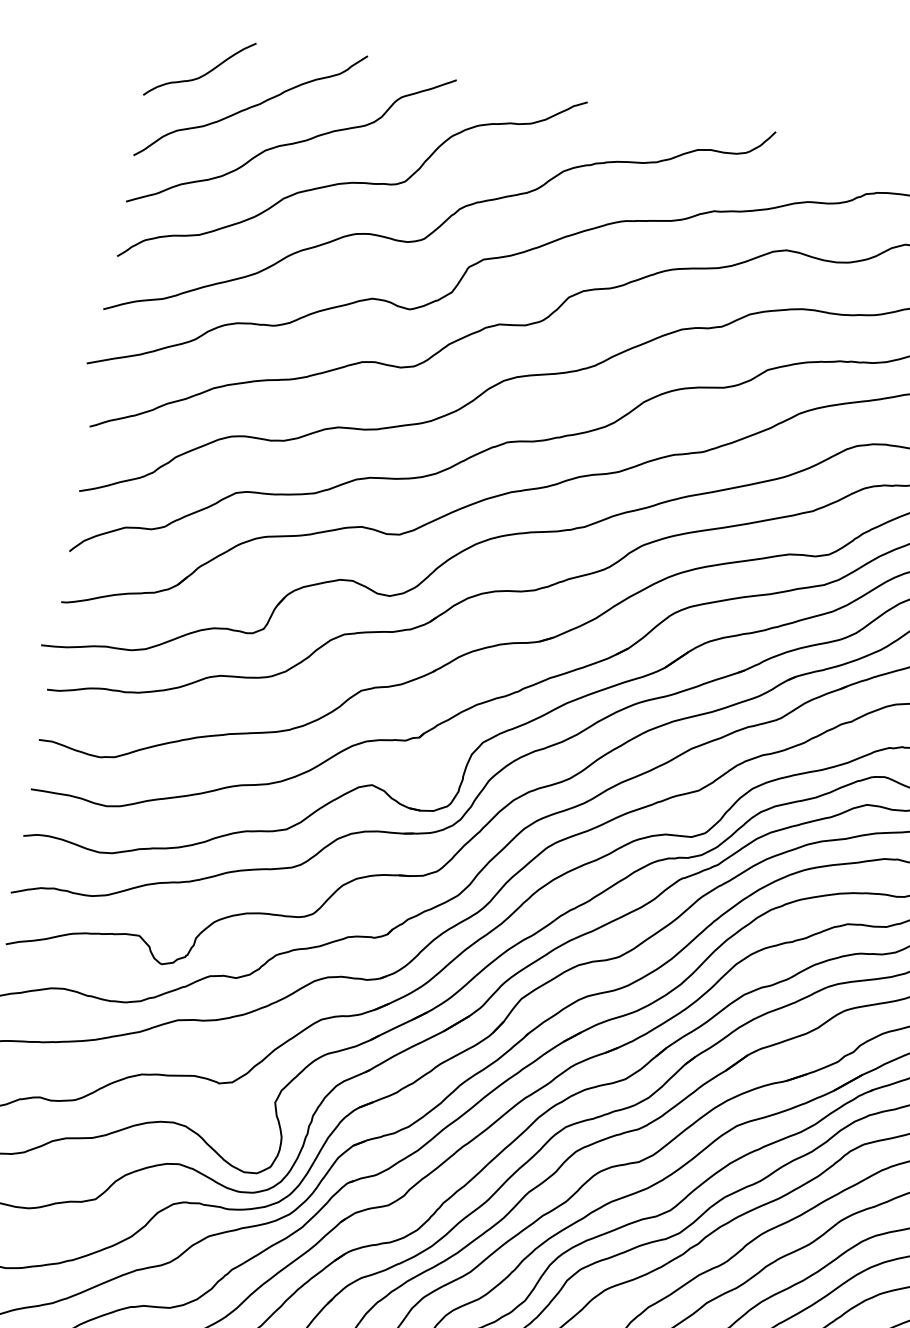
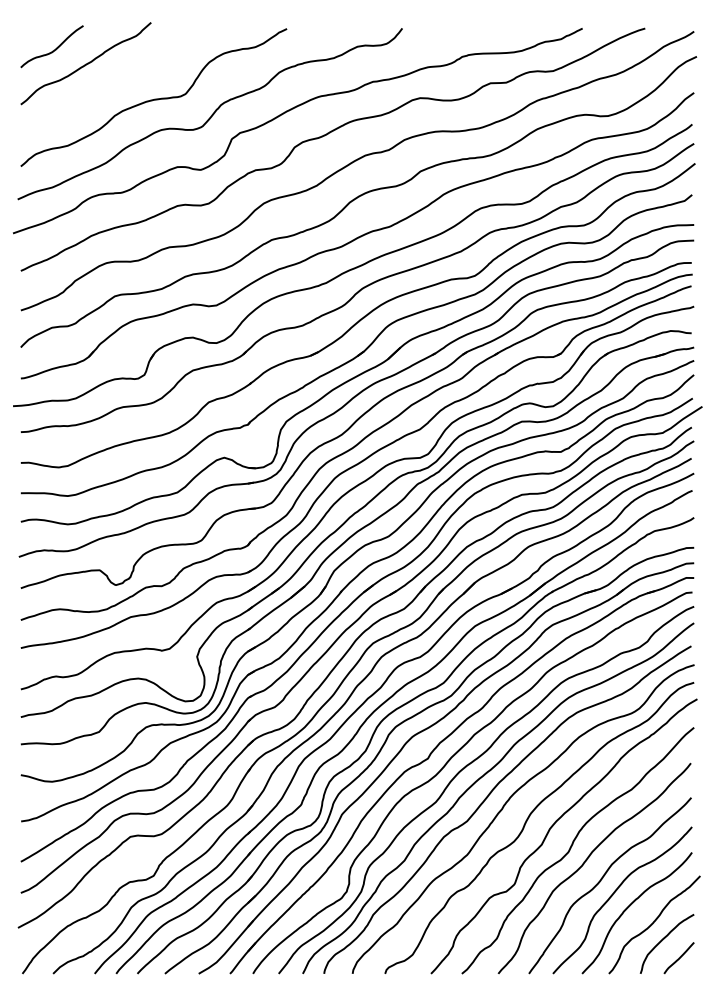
curve: (290, 142) -> (113, 81), removed

